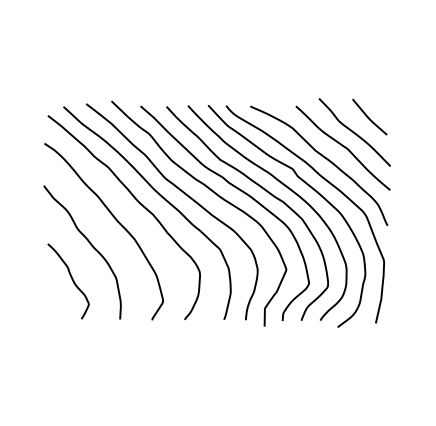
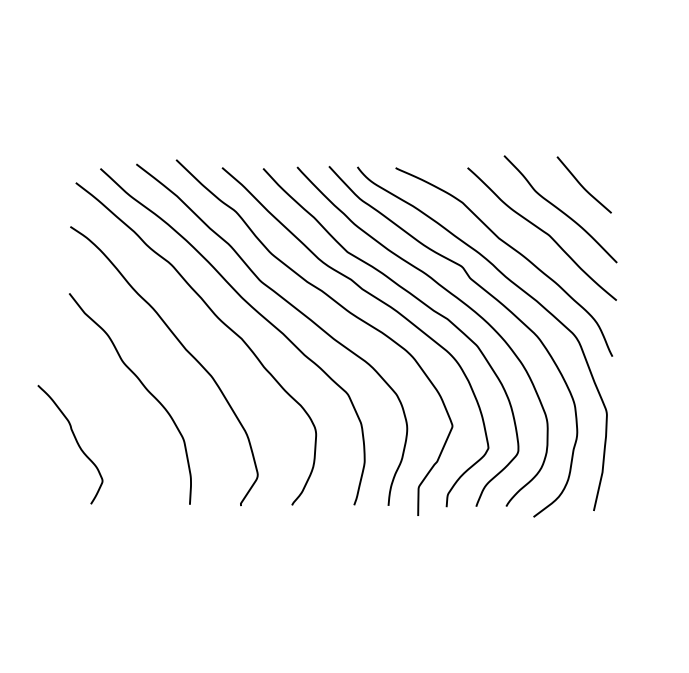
curve: (71, 279) -> (75, 441), moved

